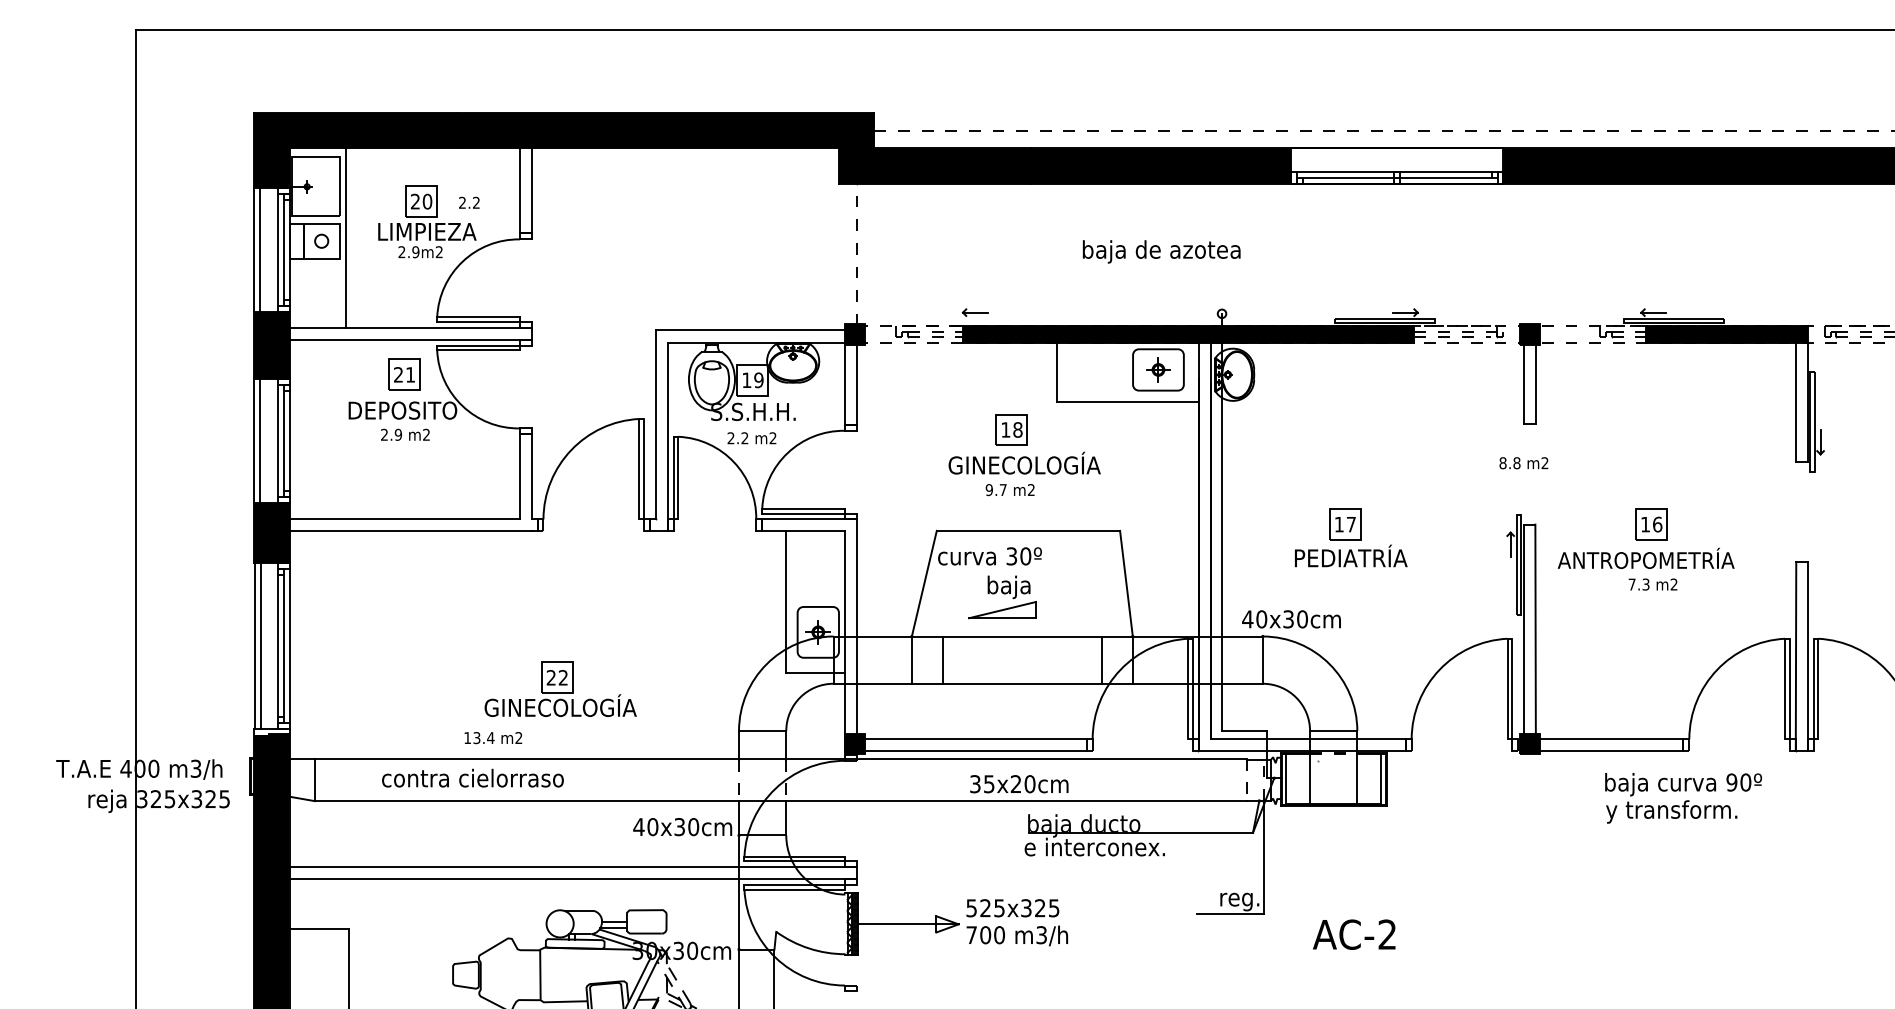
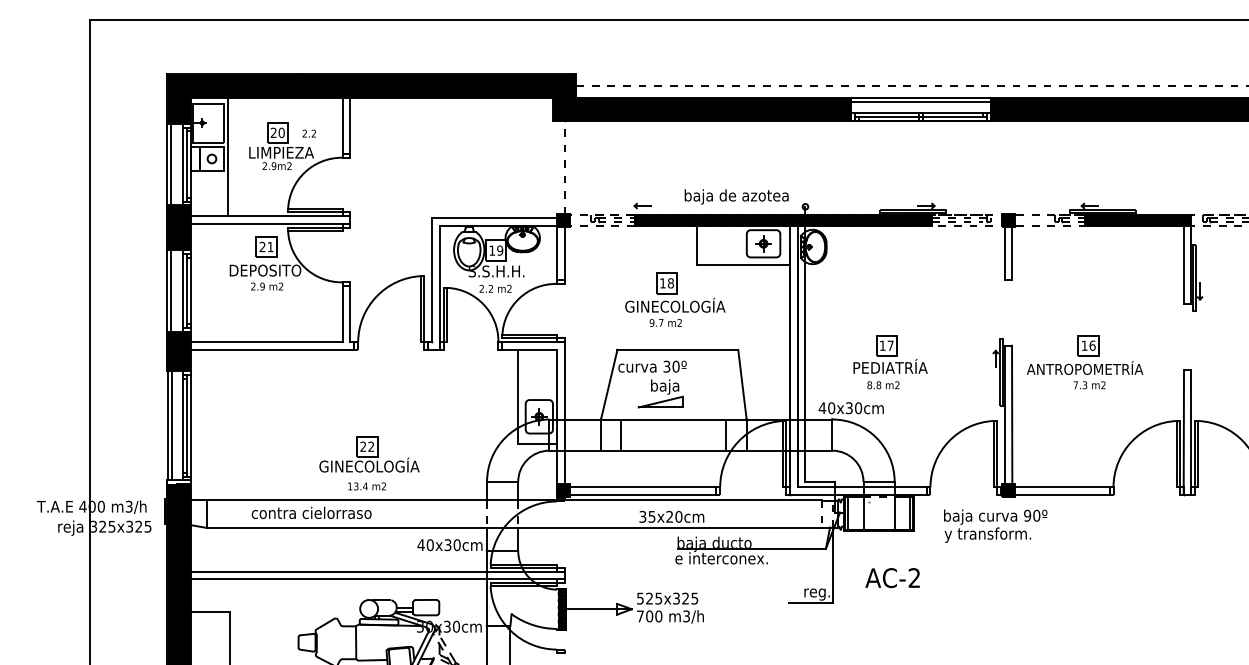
line: (1396, 154) -> (920, 101), added
text: (1161, 251) -> (736, 196), moved
text: (1523, 463) -> (883, 385), moved
text: (492, 738) -> (366, 486), moved
text: (1683, 797) -> (995, 525), moved
text: (1354, 935) -> (892, 578), moved

